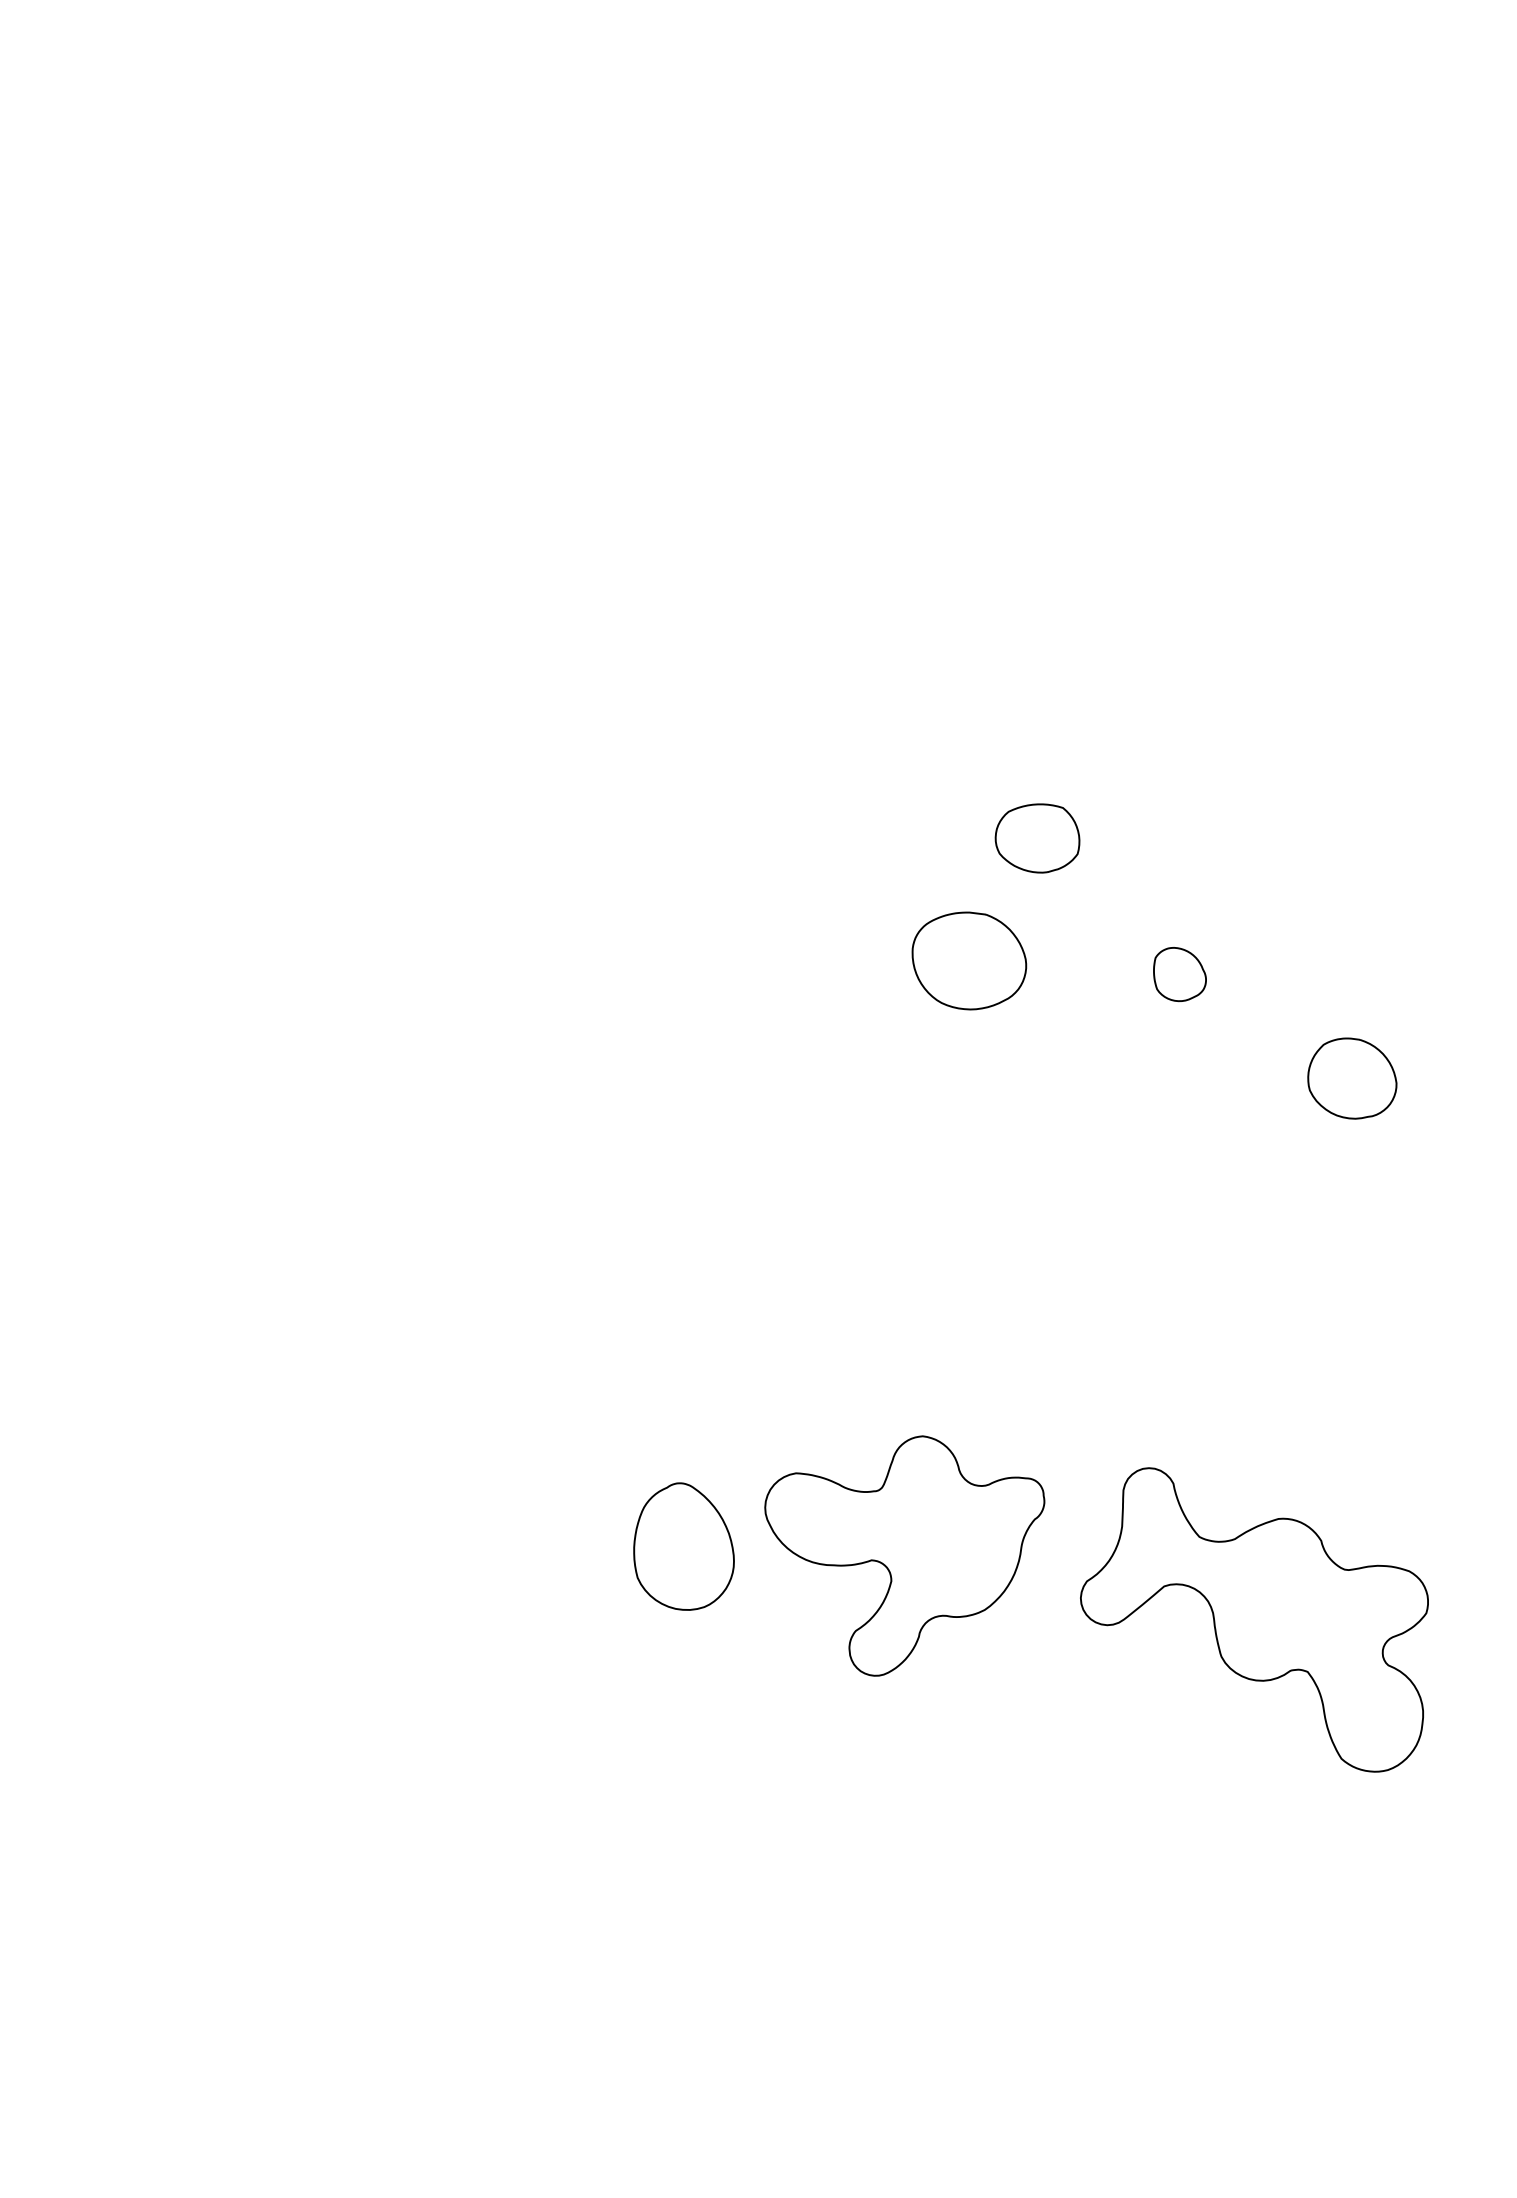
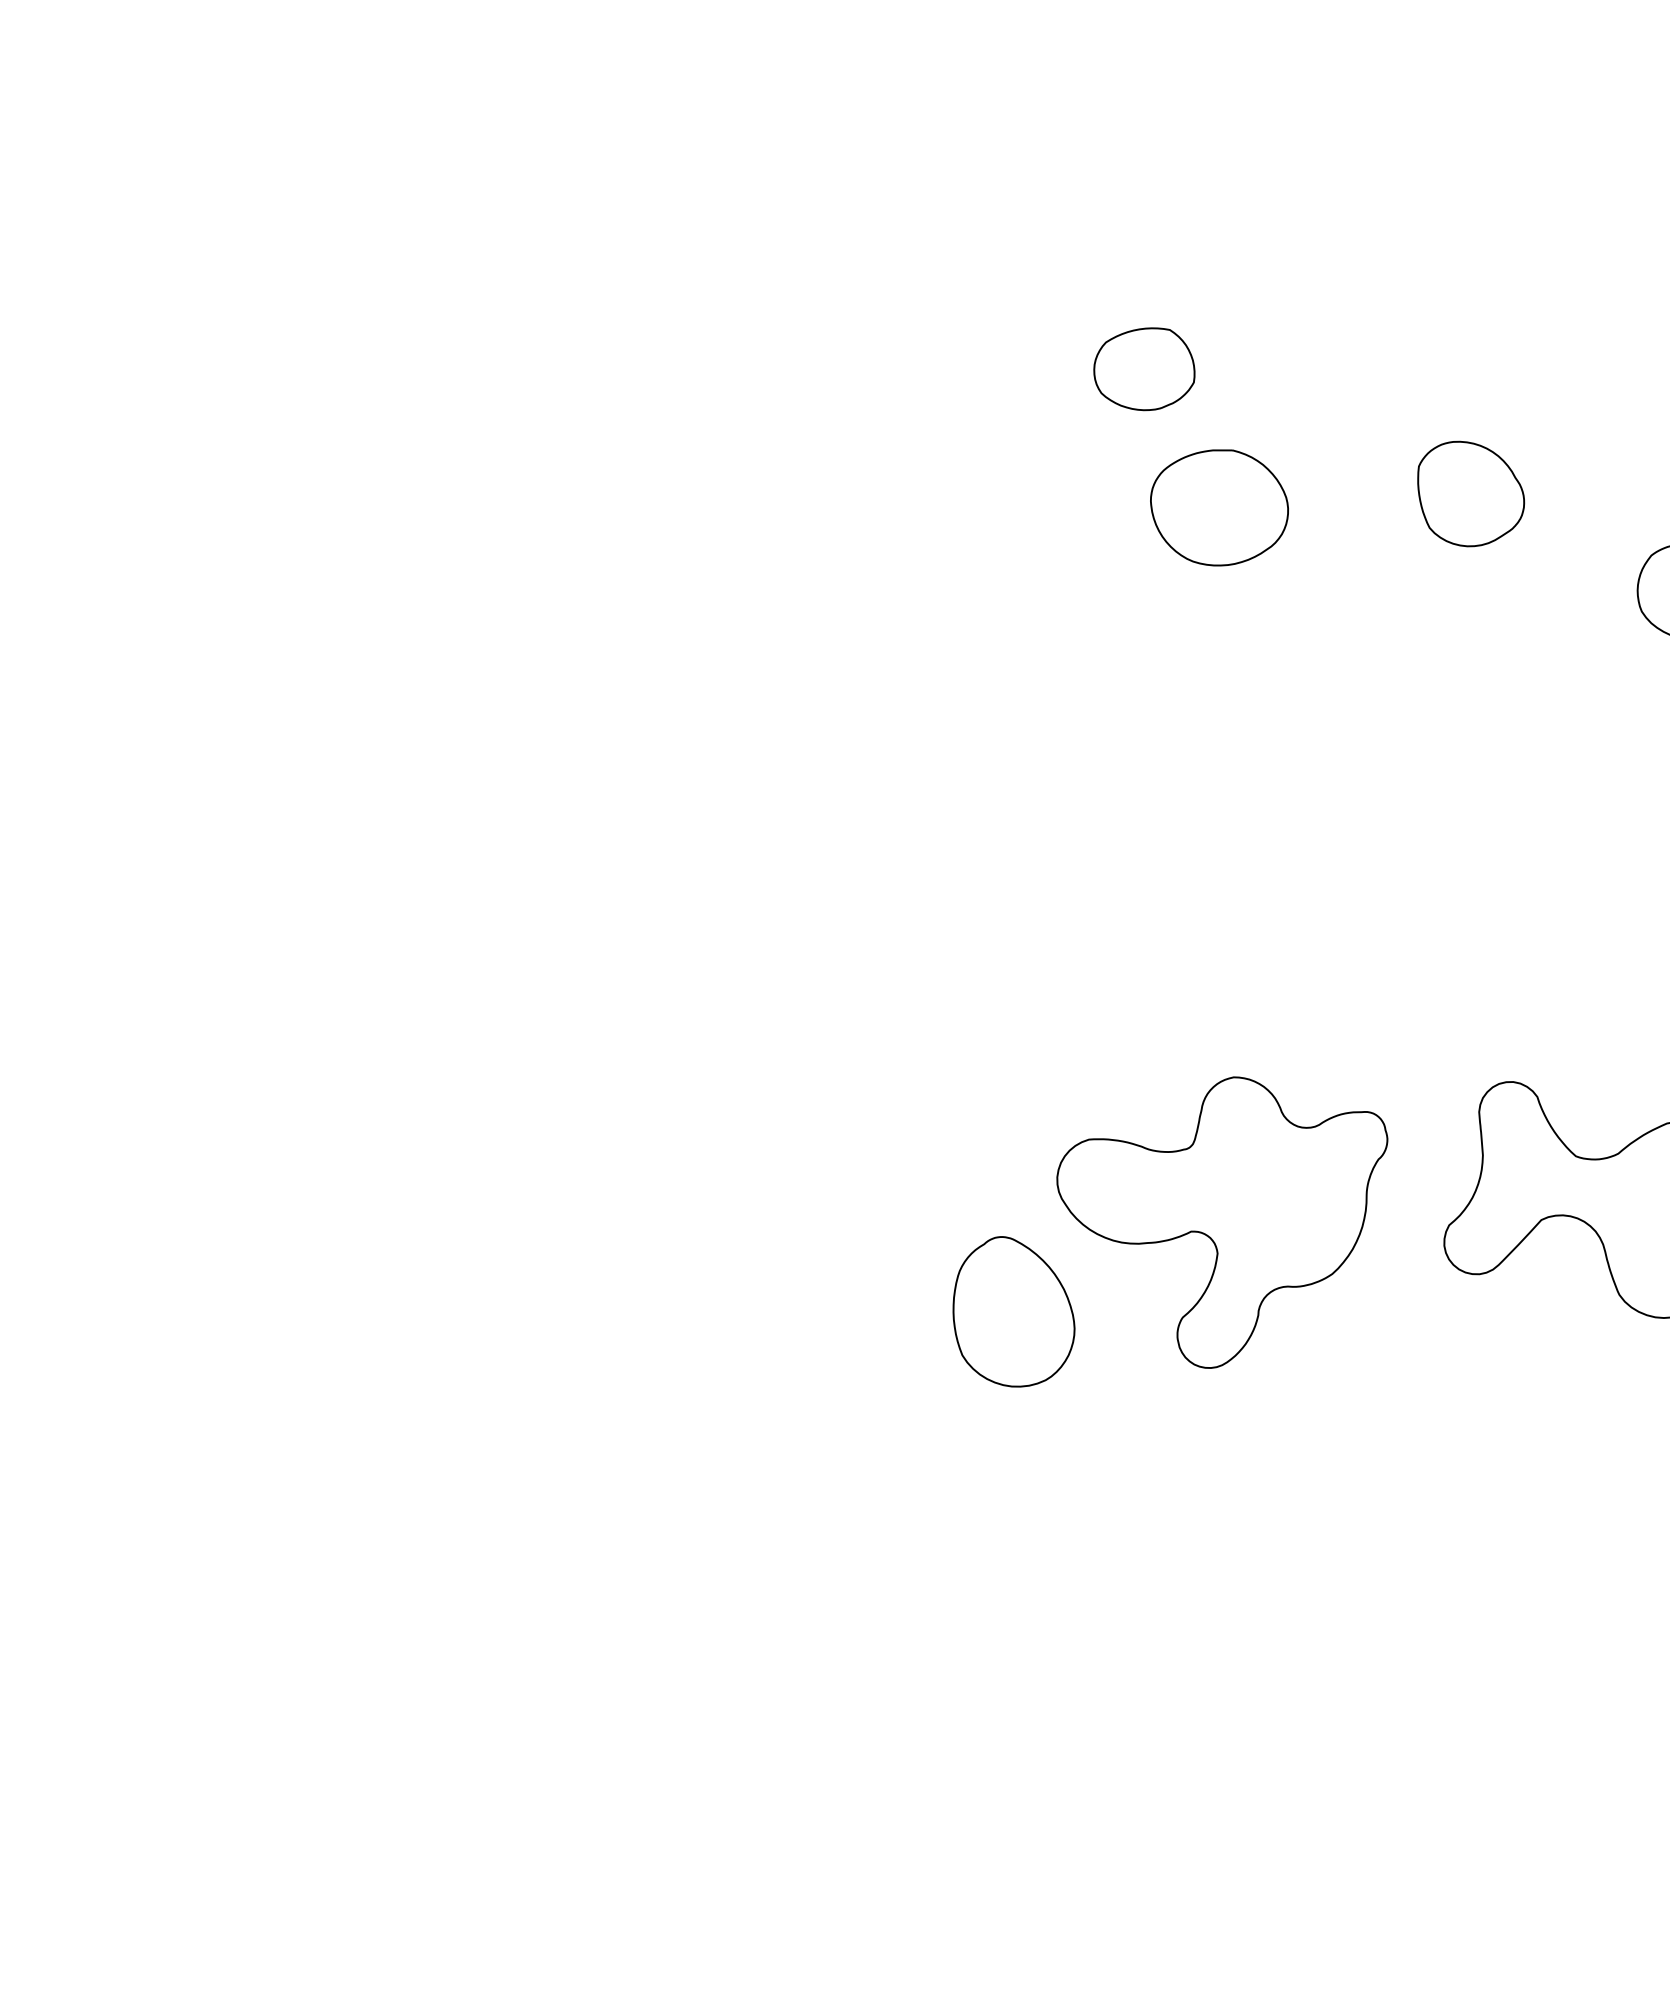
part: (1037, 838) -> (1144, 369), moved
part: (1179, 974) -> (1470, 493), size x1.67
part: (683, 1546) -> (1012, 1311), moved

